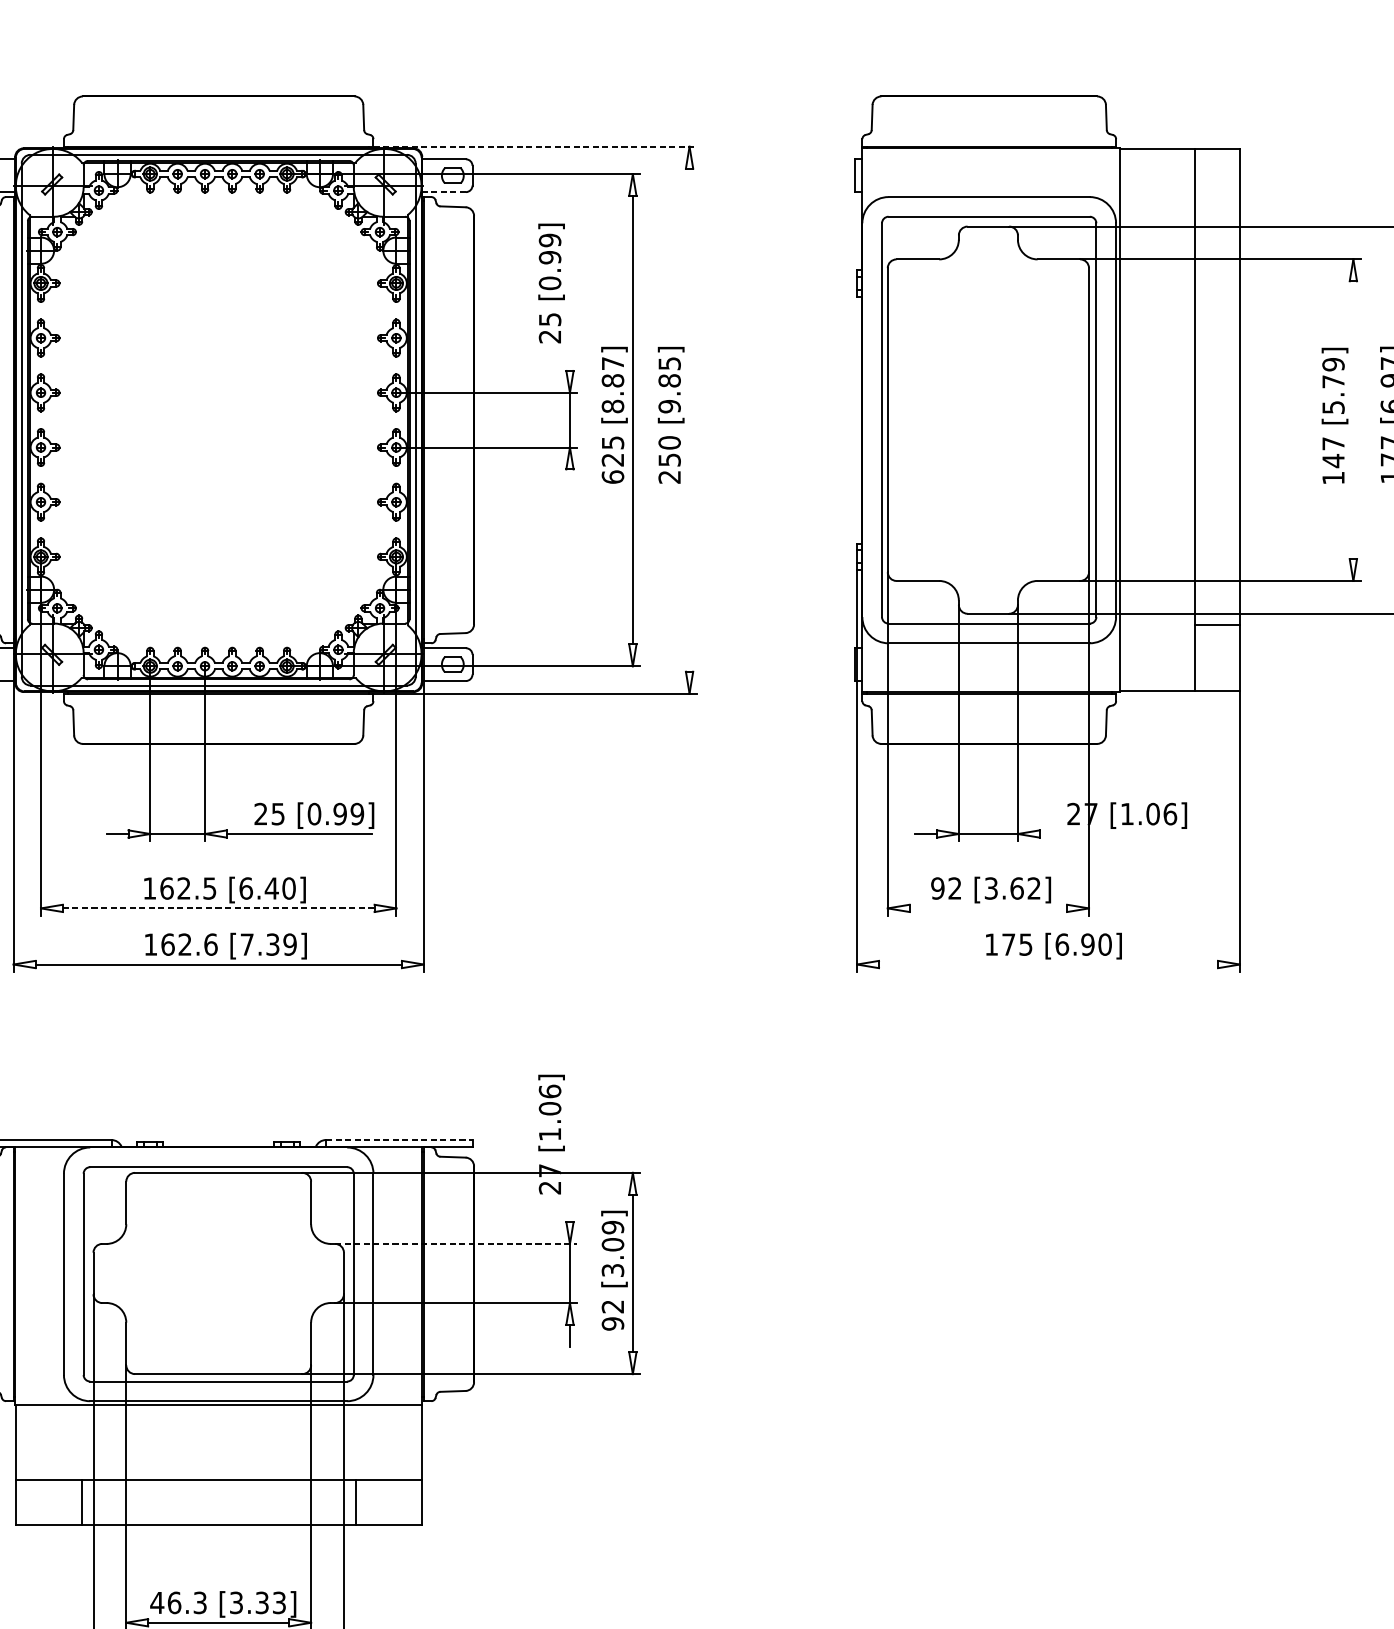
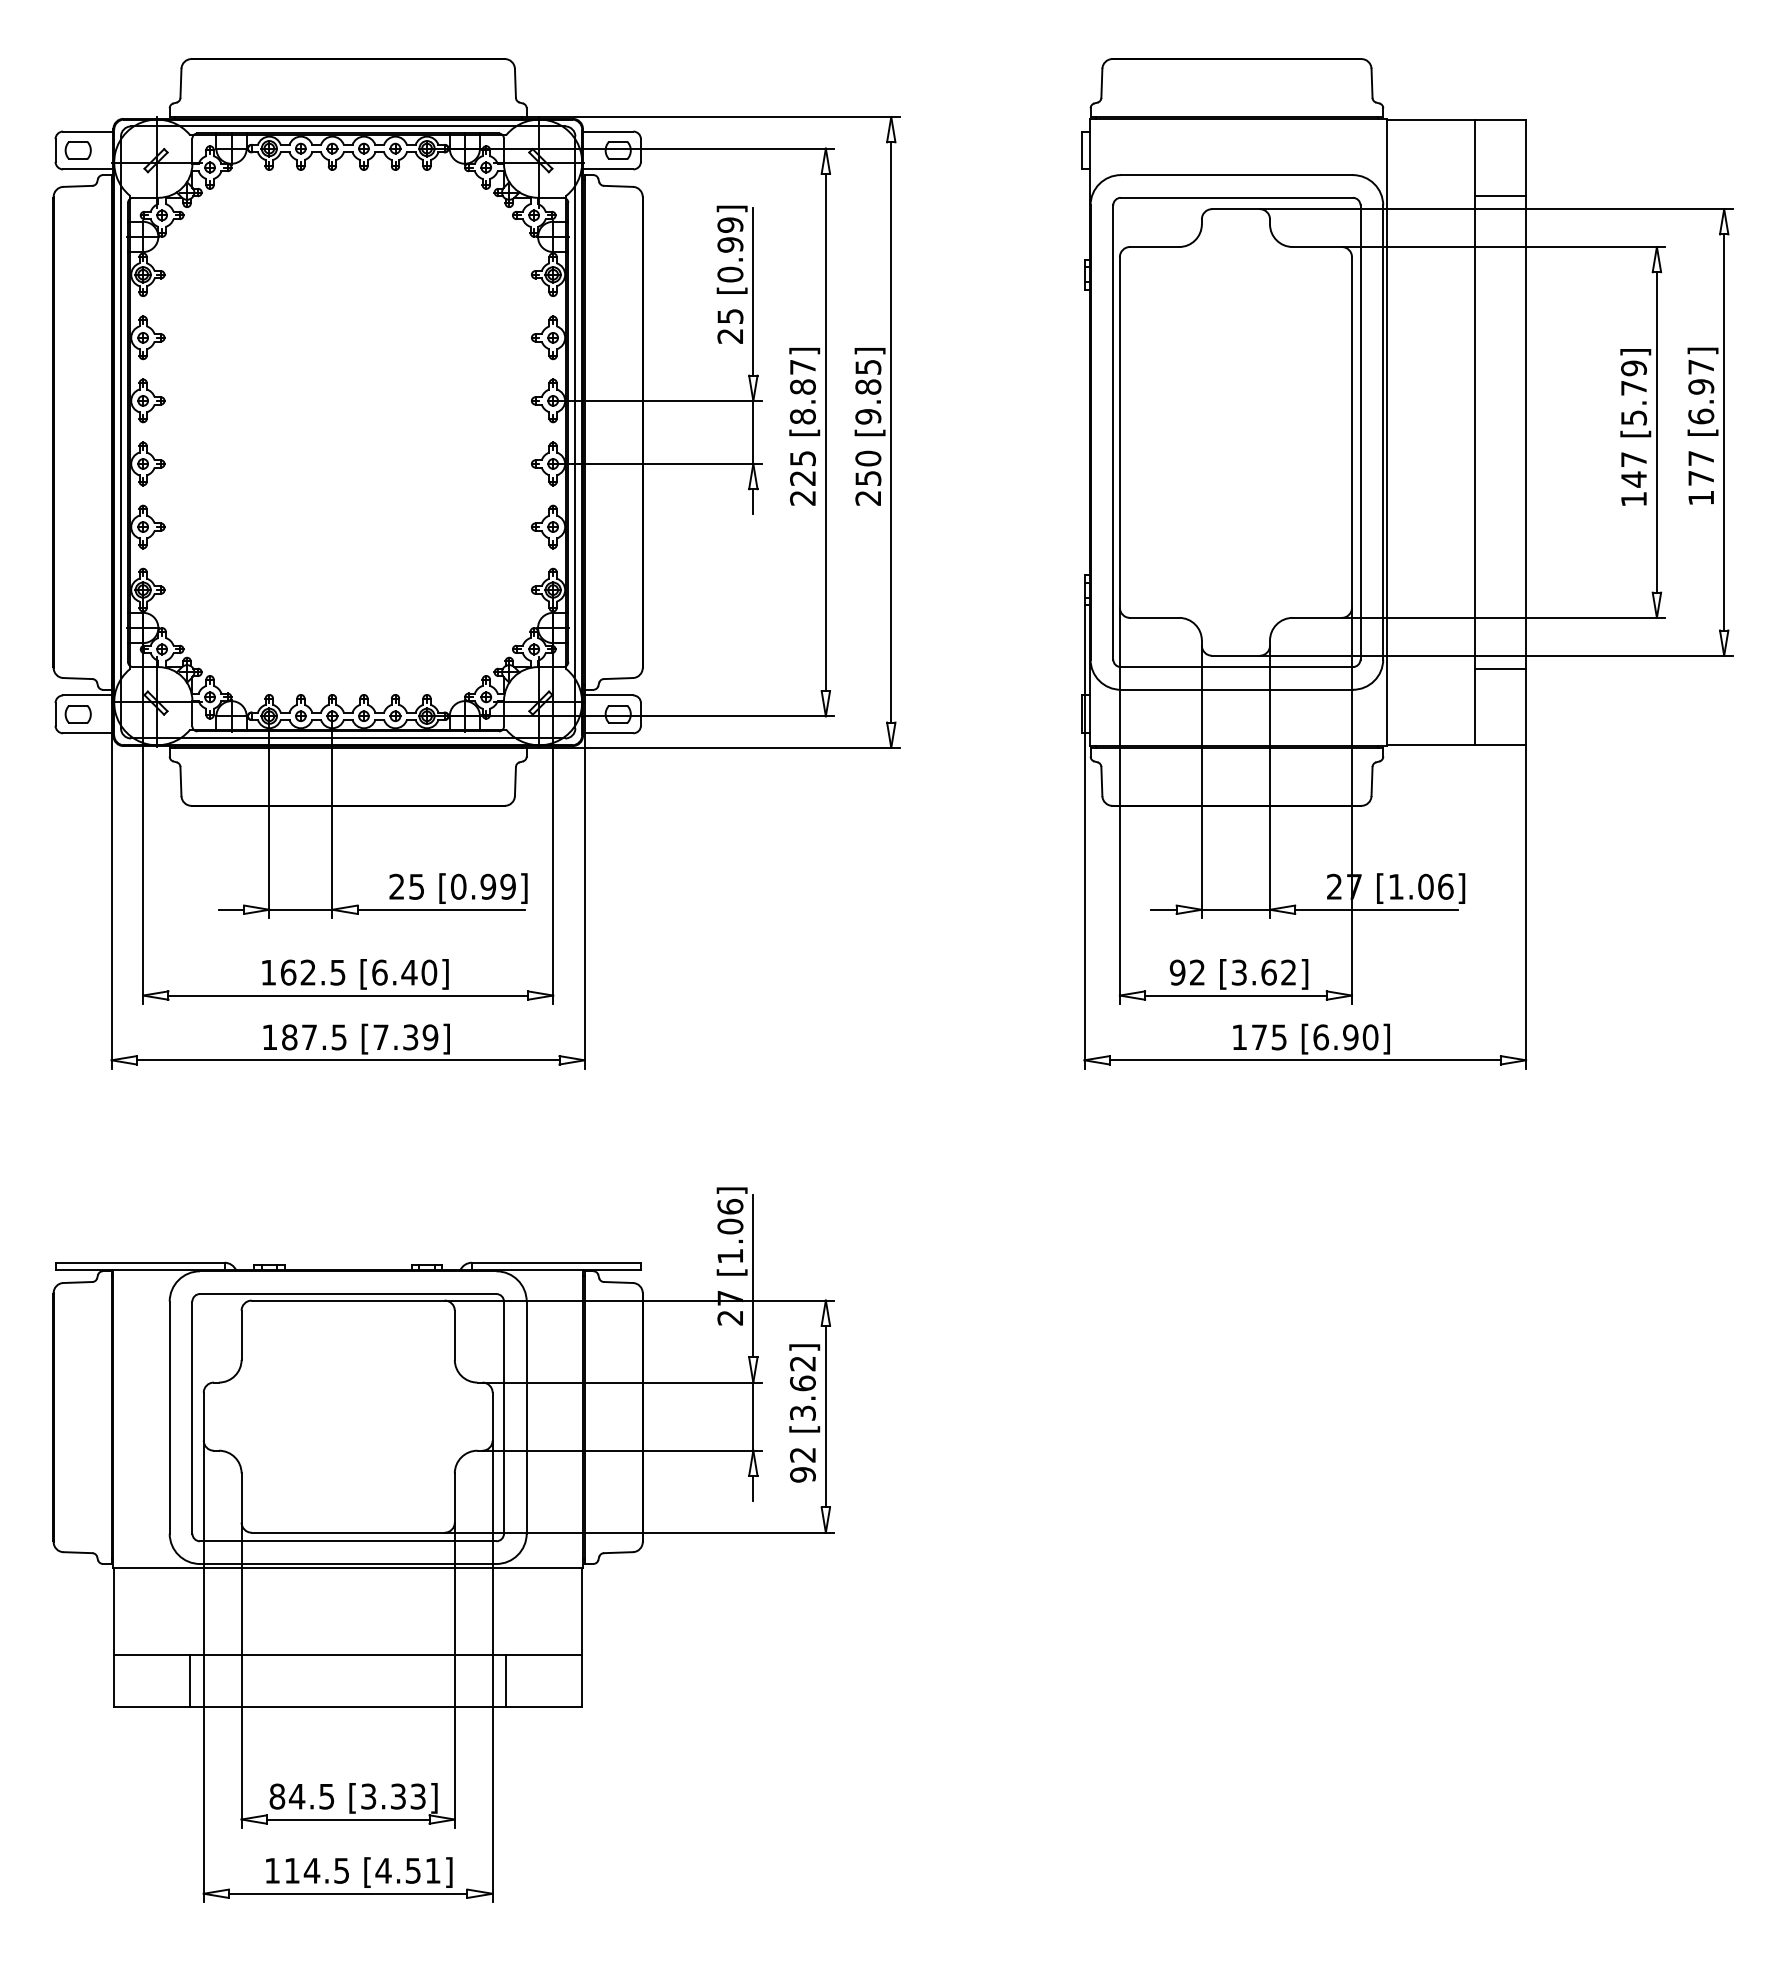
line: (535, 147) -> (713, 117), dashed -> solid
line: (443, 192) -> (607, 169), dashed -> solid
line: (1217, 214) -> (1500, 195), added
line: (570, 297) -> (753, 291), added
line: (689, 420) -> (891, 432), added
line: (1353, 420) -> (1656, 432), added
text: (612, 476) -> (802, 497), 625 -> 225
line: (570, 480) -> (753, 501), added
line: (1110, 833) -> (1376, 909), added
line: (218, 908) -> (348, 995), dashed -> solid
line: (988, 908) -> (1235, 995), added
text: (189, 944) -> (314, 1037), 162.6 -> 187.5
line: (1047, 964) -> (1304, 1060), added
line: (399, 1139) -> (556, 1262), dashed -> solid
line: (570, 1151) -> (753, 1276), added
text: (612, 1236) -> (802, 1373), [3.09] -> [3.62]
line: (456, 1243) -> (622, 1382), dashed -> solid
text: (178, 1602) -> (301, 1796), 46.3 -> 84.5

